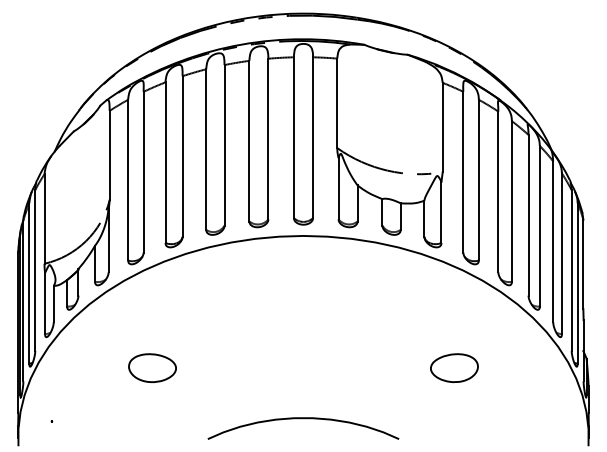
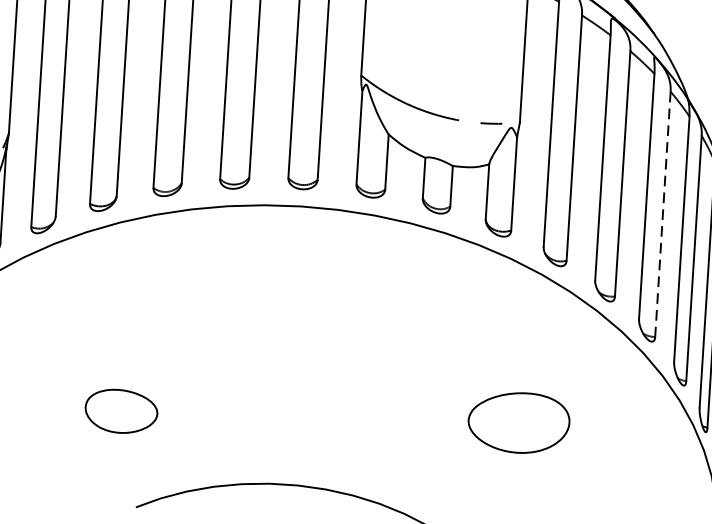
line: (539, 226) -> (662, 214), solid -> dashed
part: (152, 367) -> (121, 410), moved
part: (454, 367) -> (519, 421), size x1.4

